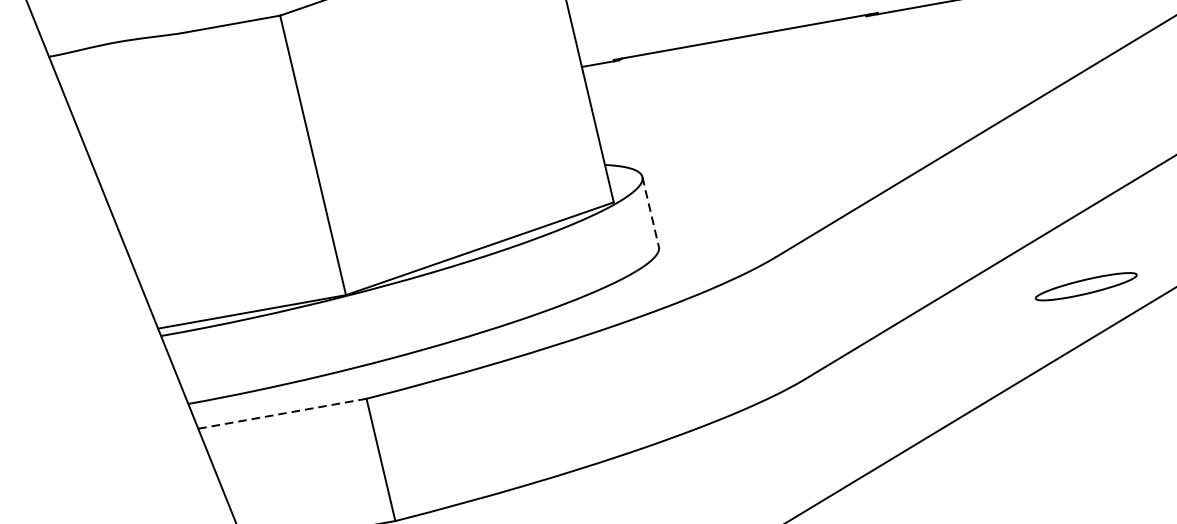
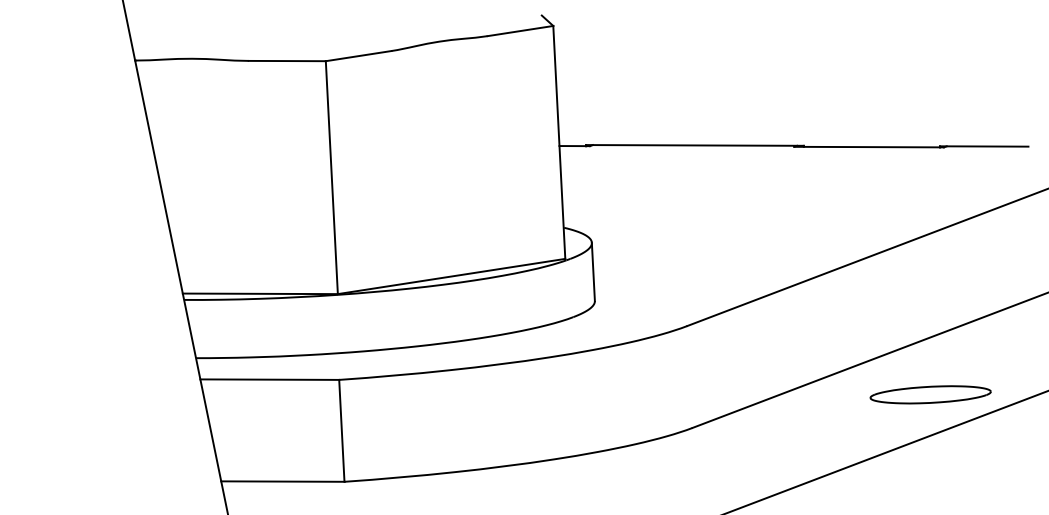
line: (650, 212) -> (593, 272), dashed -> solid
part: (1086, 286) -> (930, 394), size x1.43
line: (283, 413) -> (270, 379), dashed -> solid

